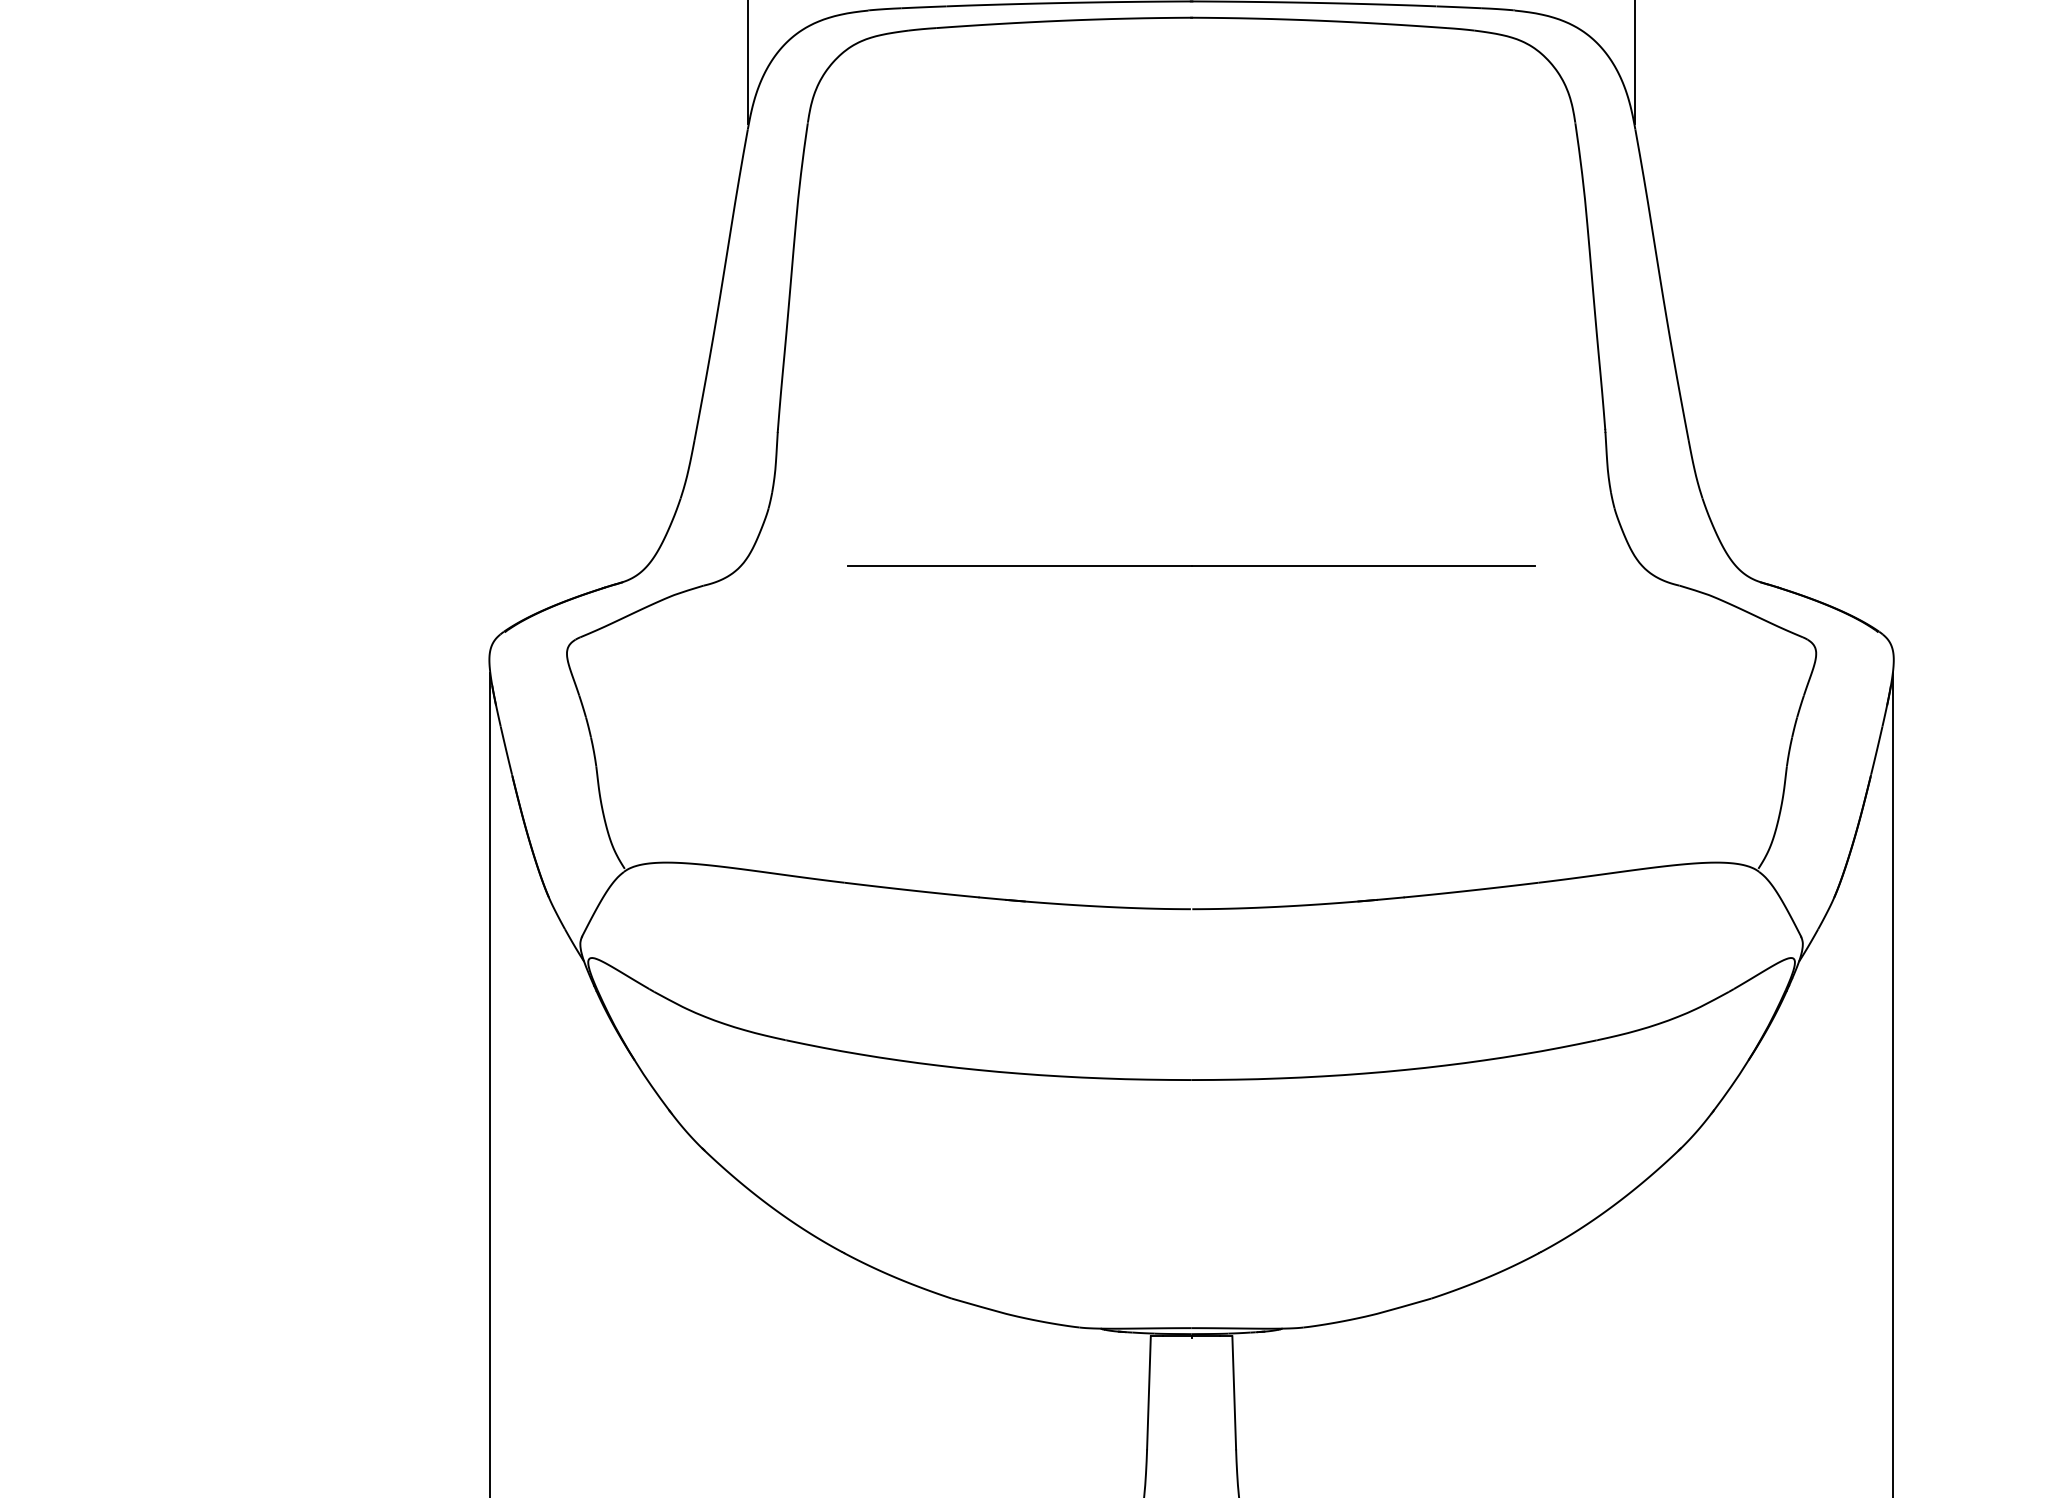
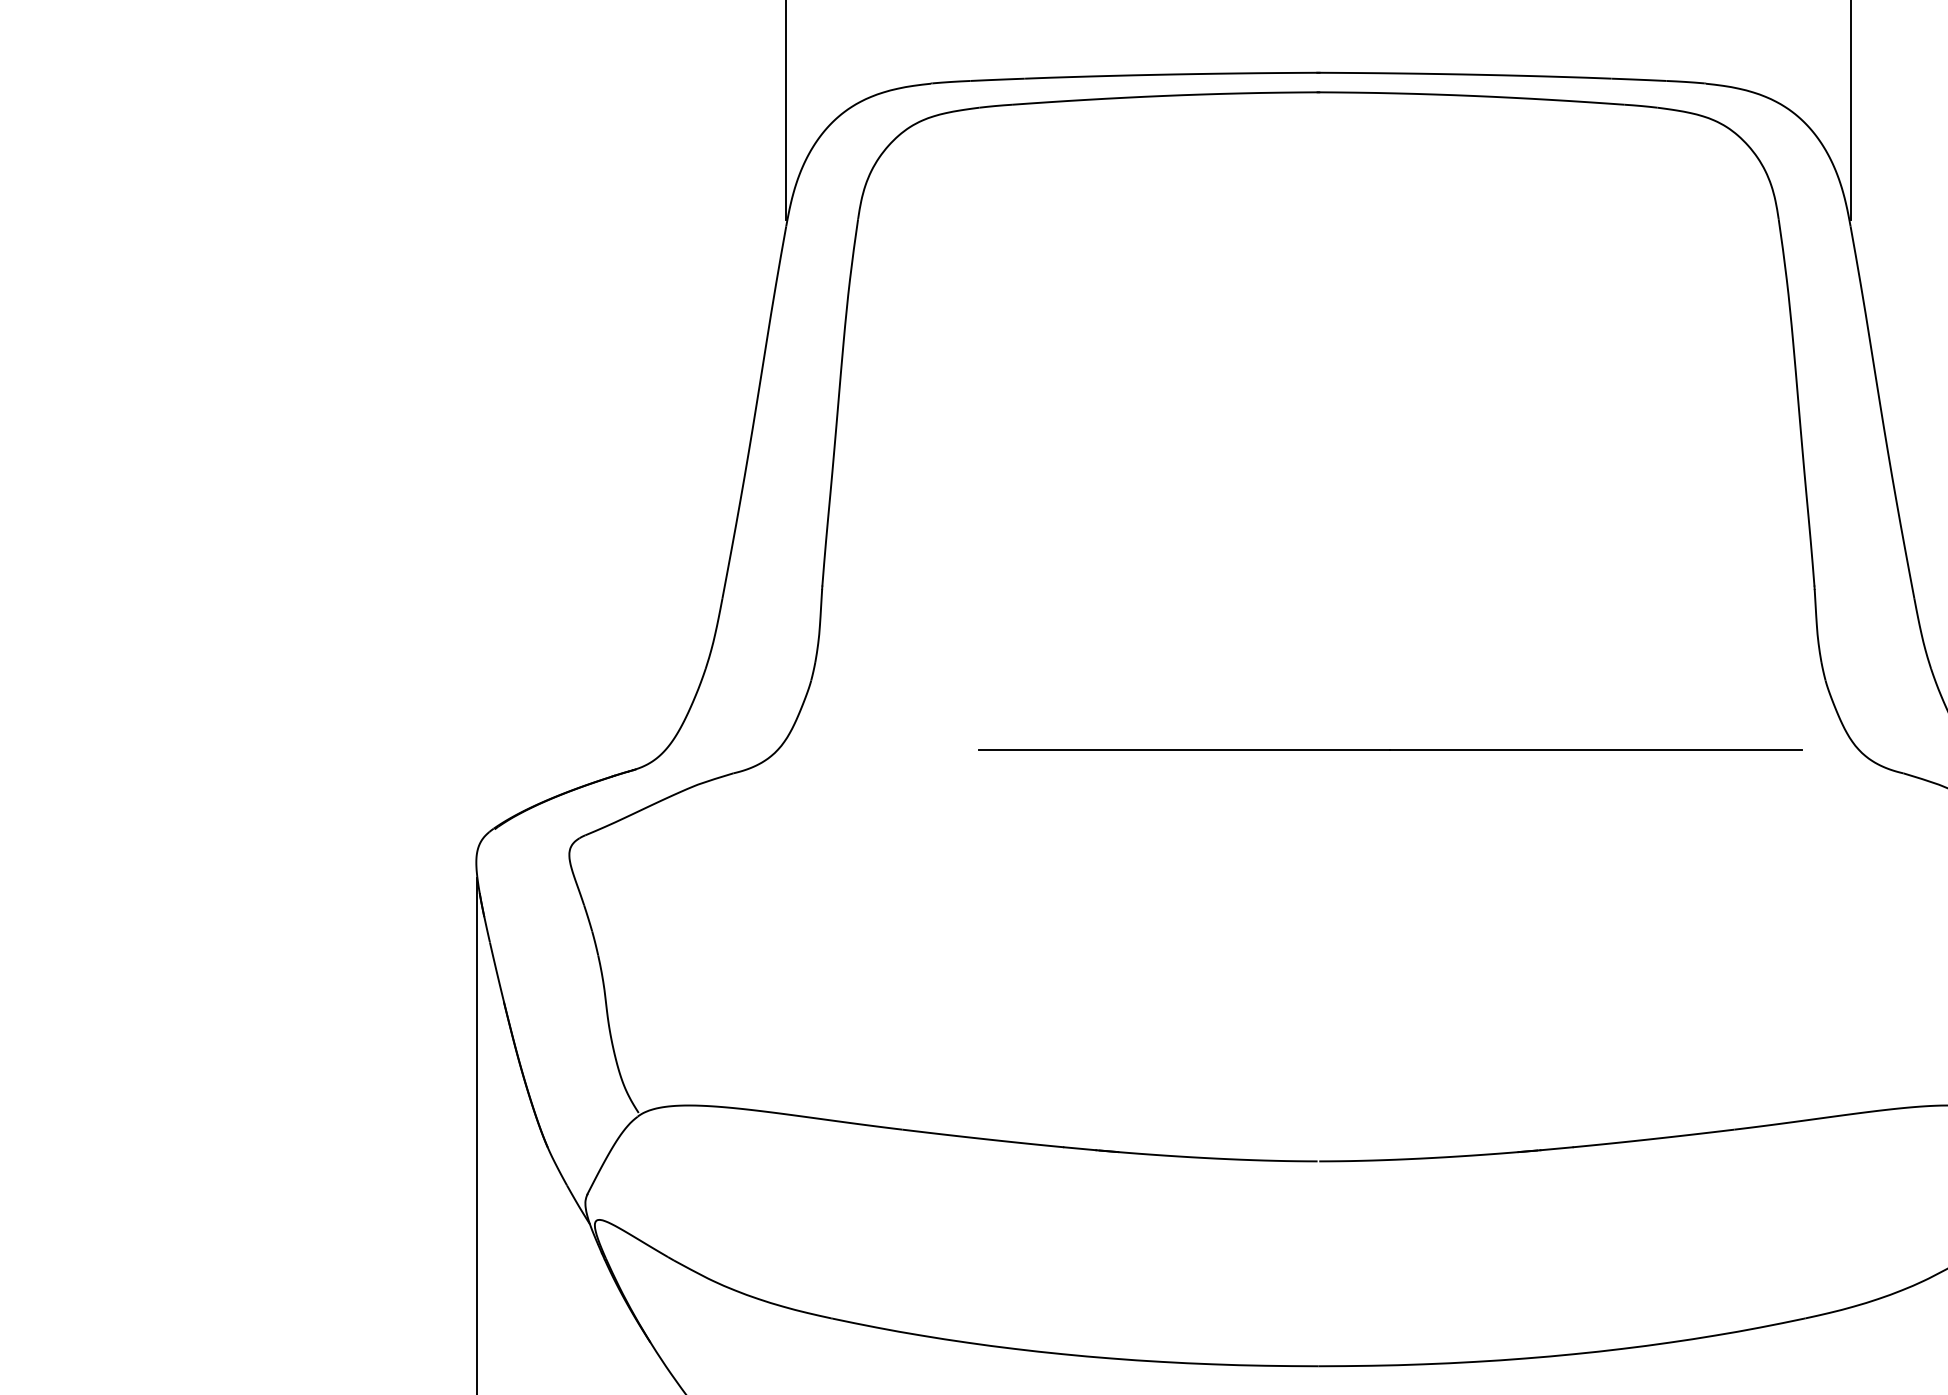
line: (1191, 565) -> (1390, 749), moved

